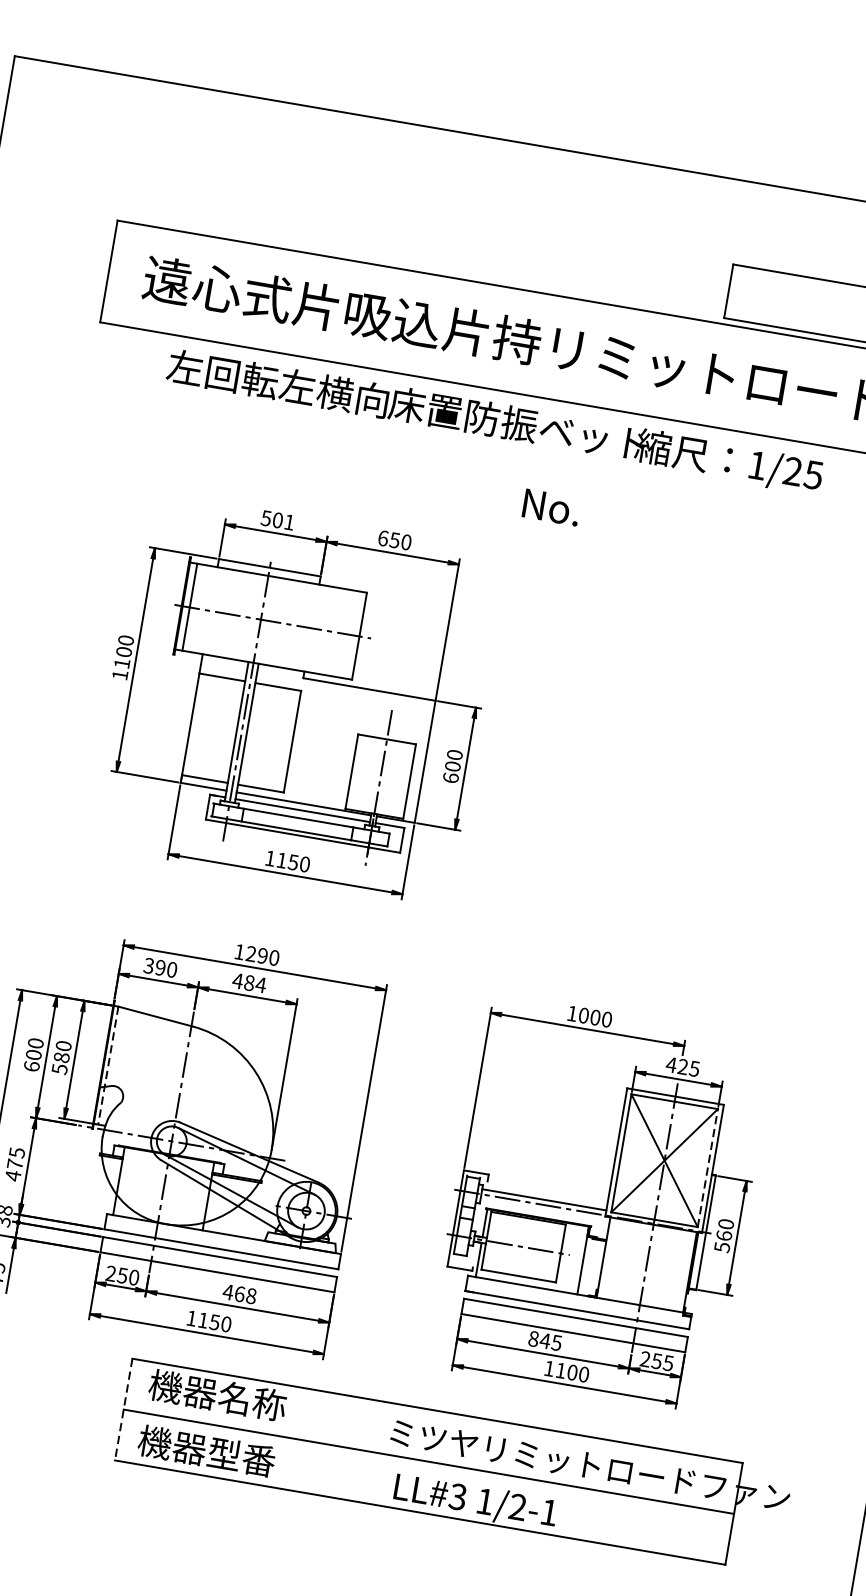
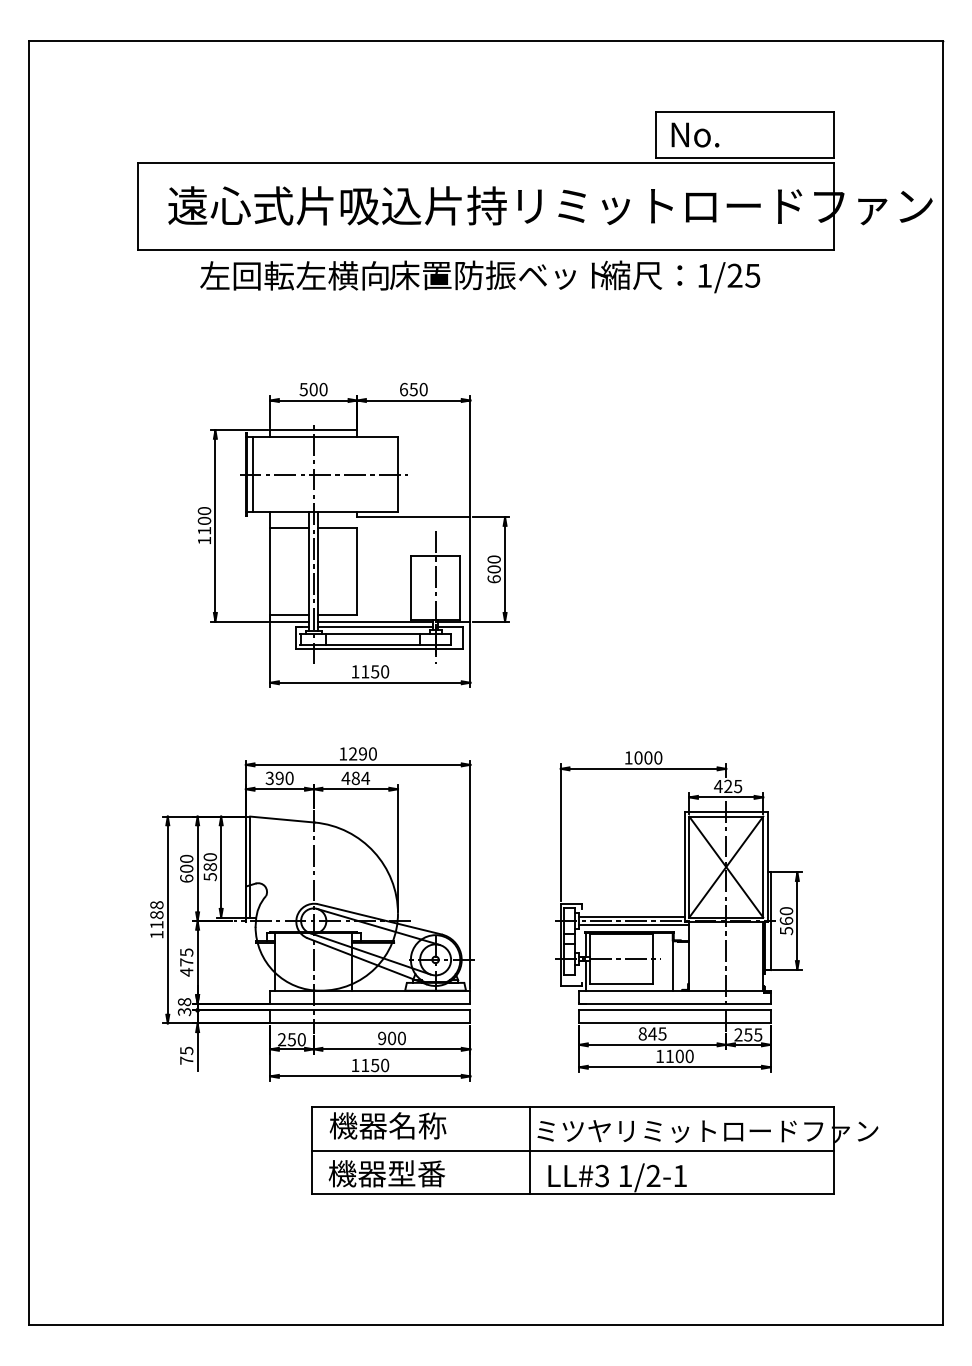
text: (551, 506) -> (695, 134), moved
text: (289, 522) -> (323, 389), 501 -> 500
line: (108, 1066) -> (250, 867), dashed -> solid
line: (708, 1167) -> (763, 866), dashed -> solid
line: (544, 1210) -> (633, 925), added
text: (239, 1294) -> (391, 1038), 468 -> 900
line: (123, 1409) -> (311, 1150), dashed -> solid
line: (378, 1452) -> (529, 1150), added

